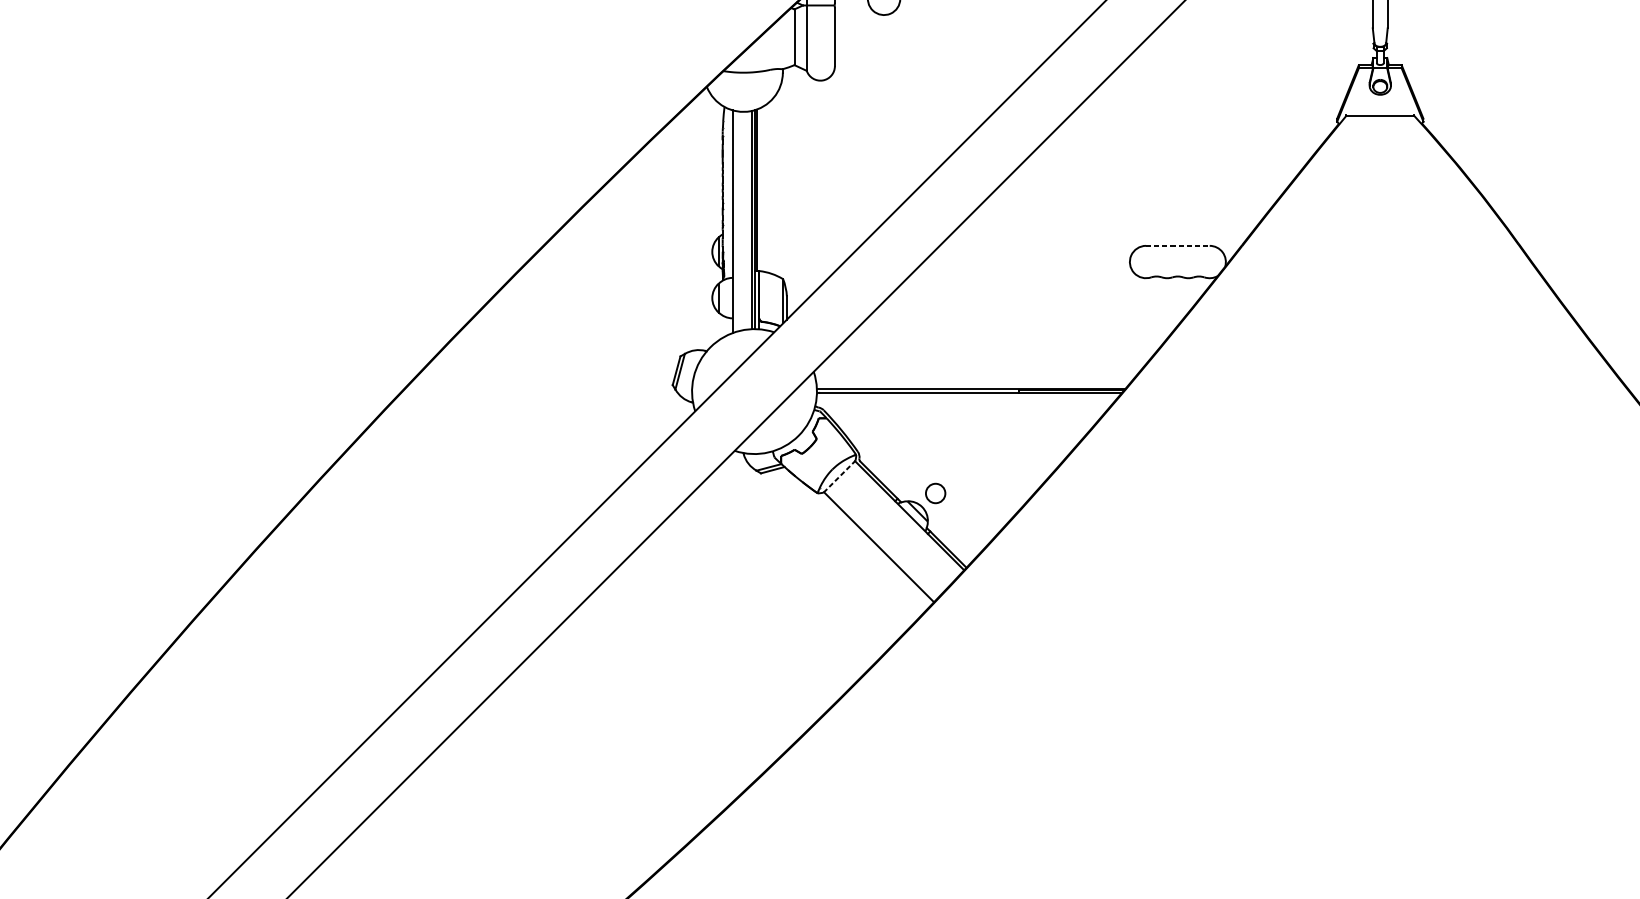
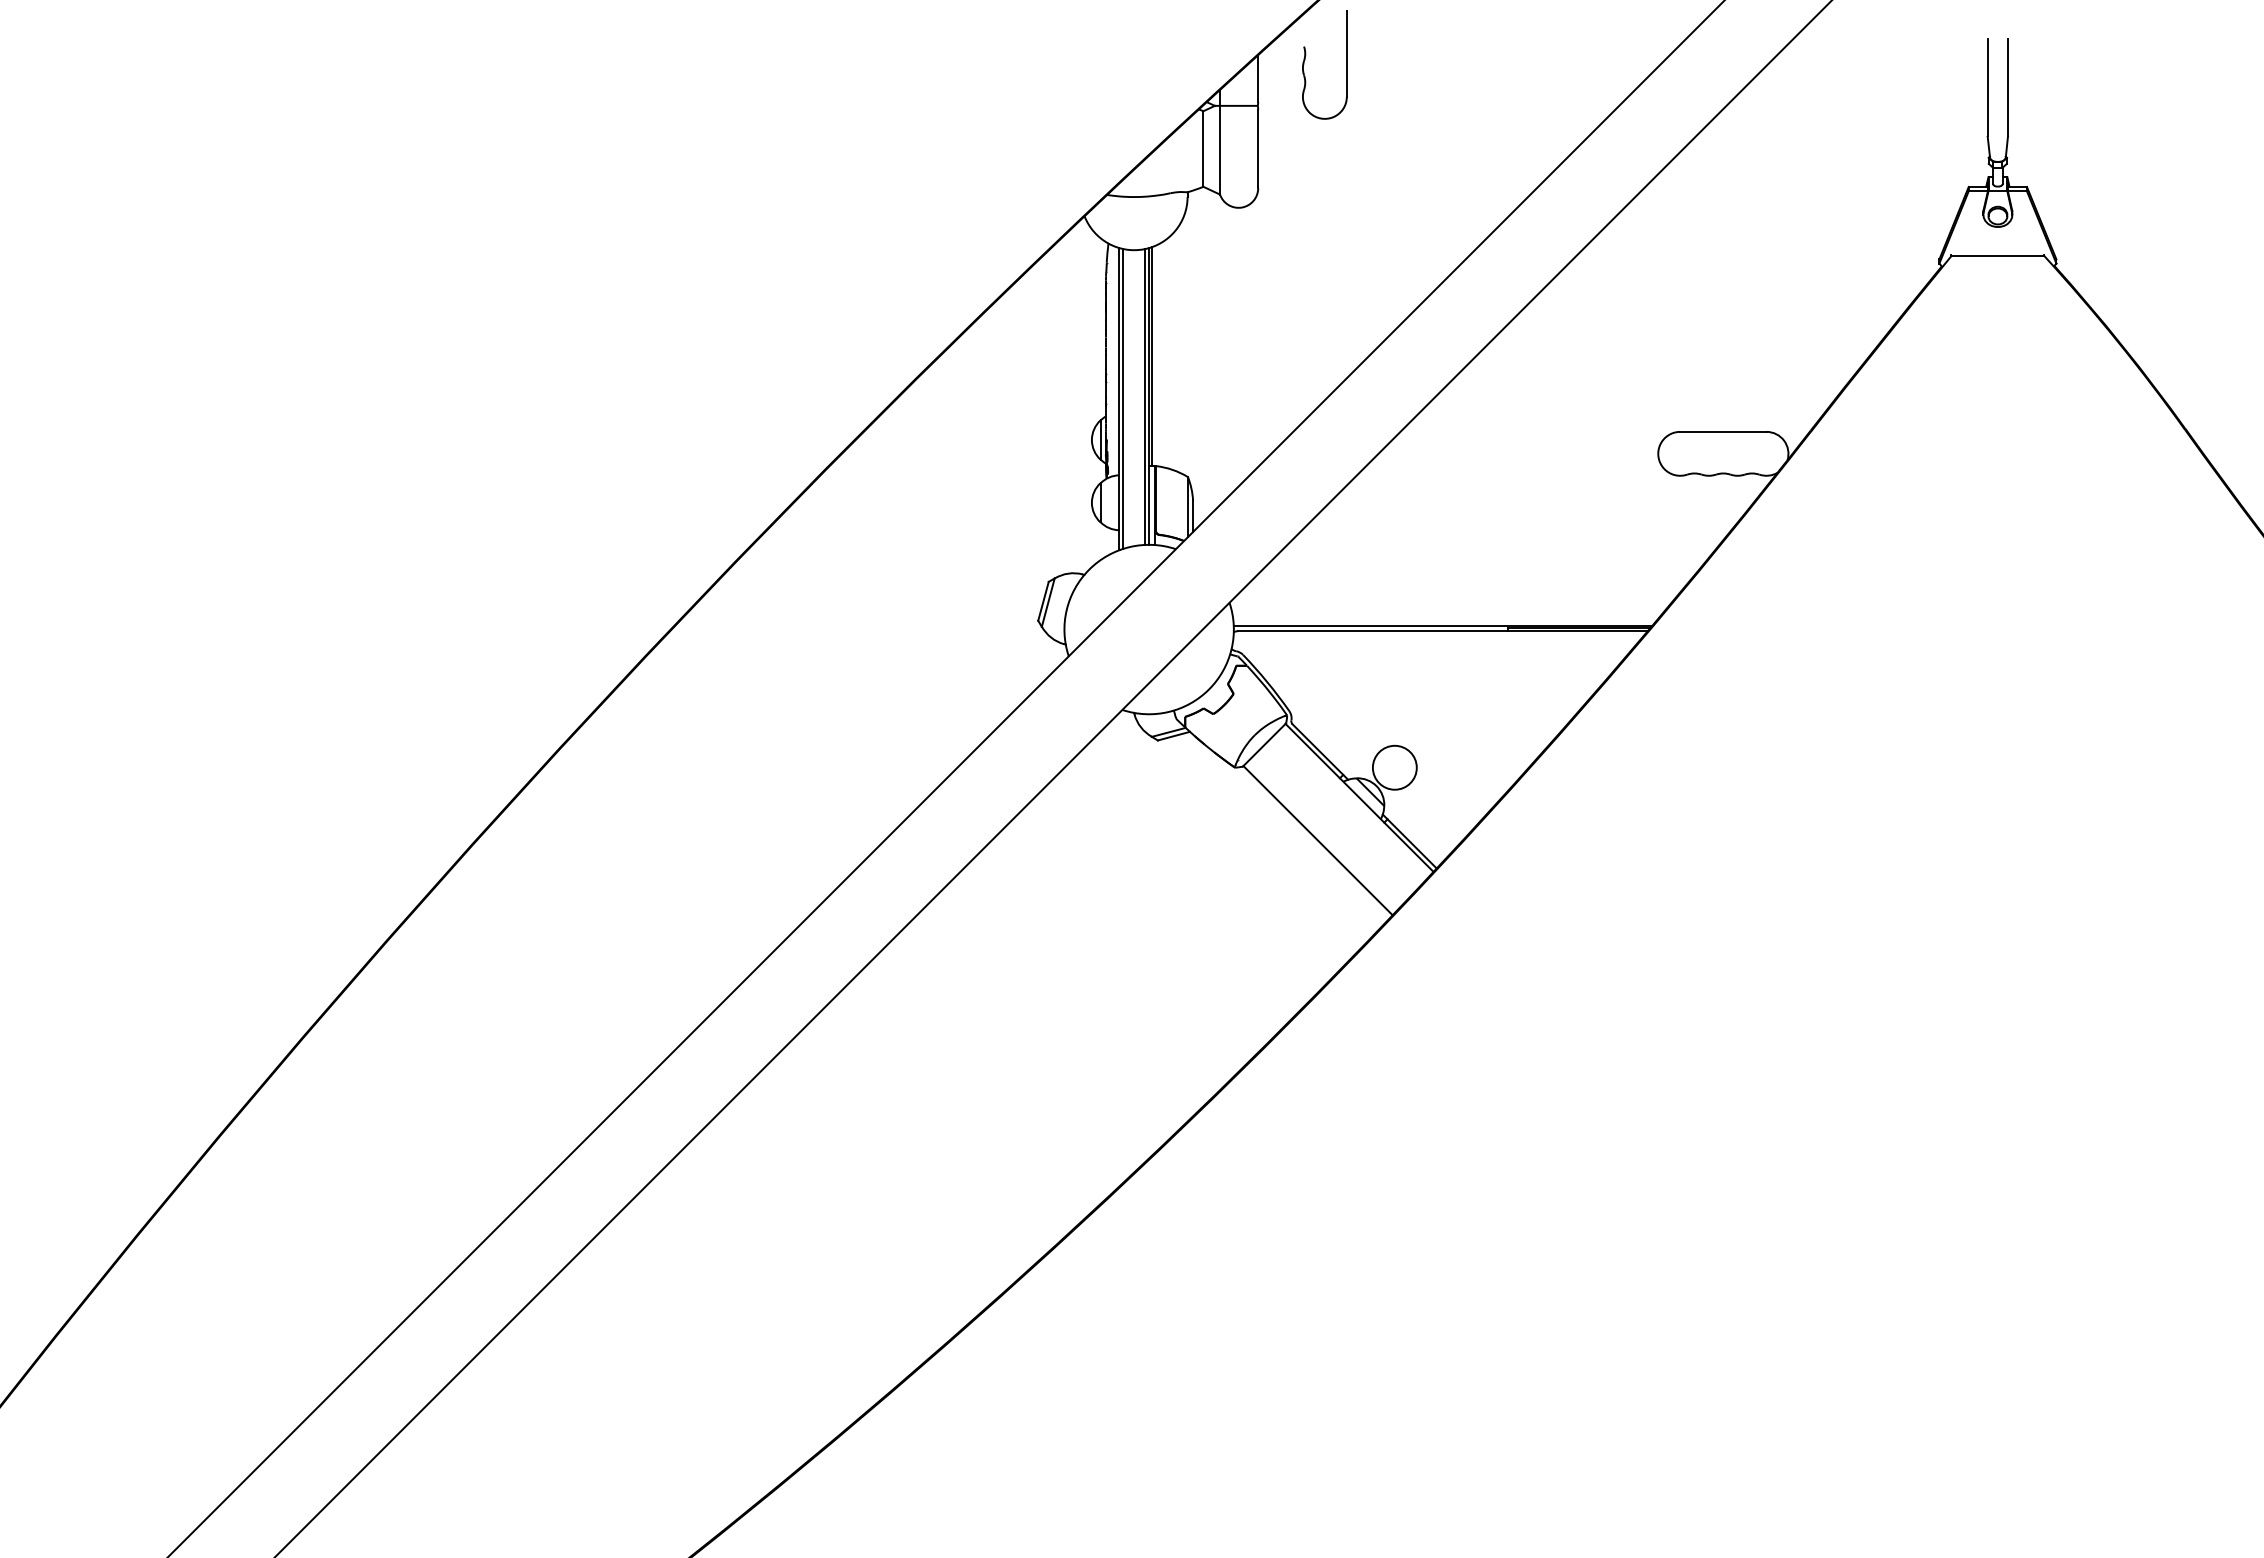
line: (735, 221) -> (1123, 398), added
line: (1177, 245) -> (1723, 431), dashed -> solid
line: (839, 477) -> (1264, 745), dashed -> solid
circle: (935, 493) -> (1394, 767), size x1.67

